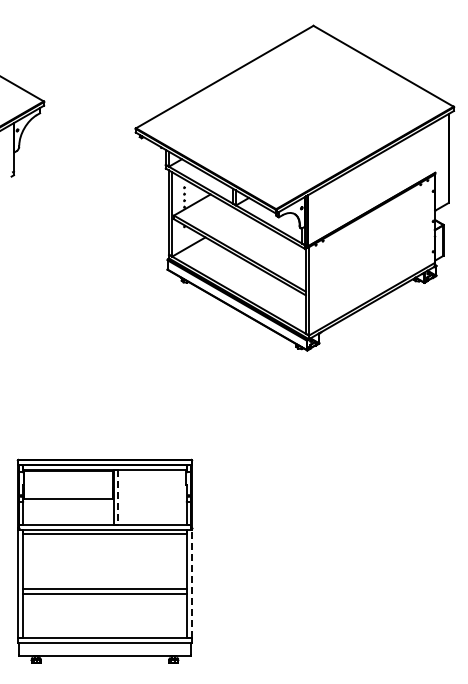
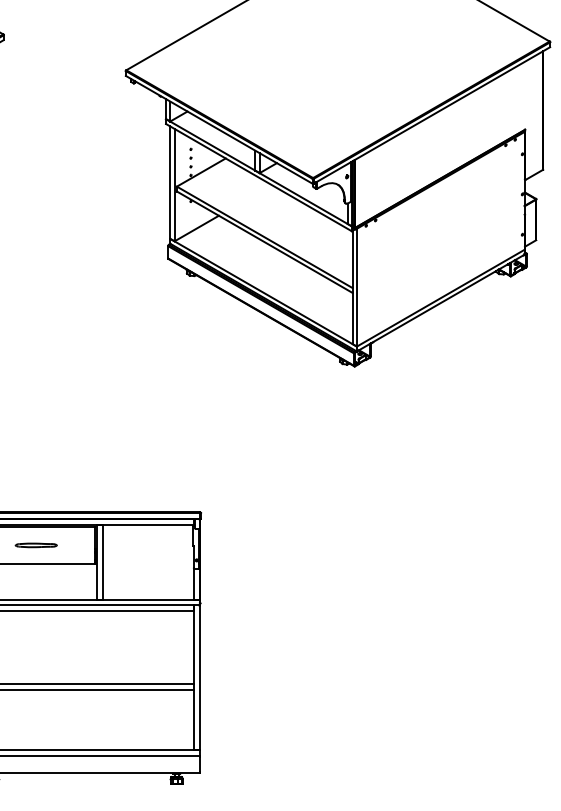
line: (68, 484) -> (36, 545), added
line: (118, 497) -> (102, 562), dashed -> solid
line: (191, 583) -> (200, 677), dashed -> solid

